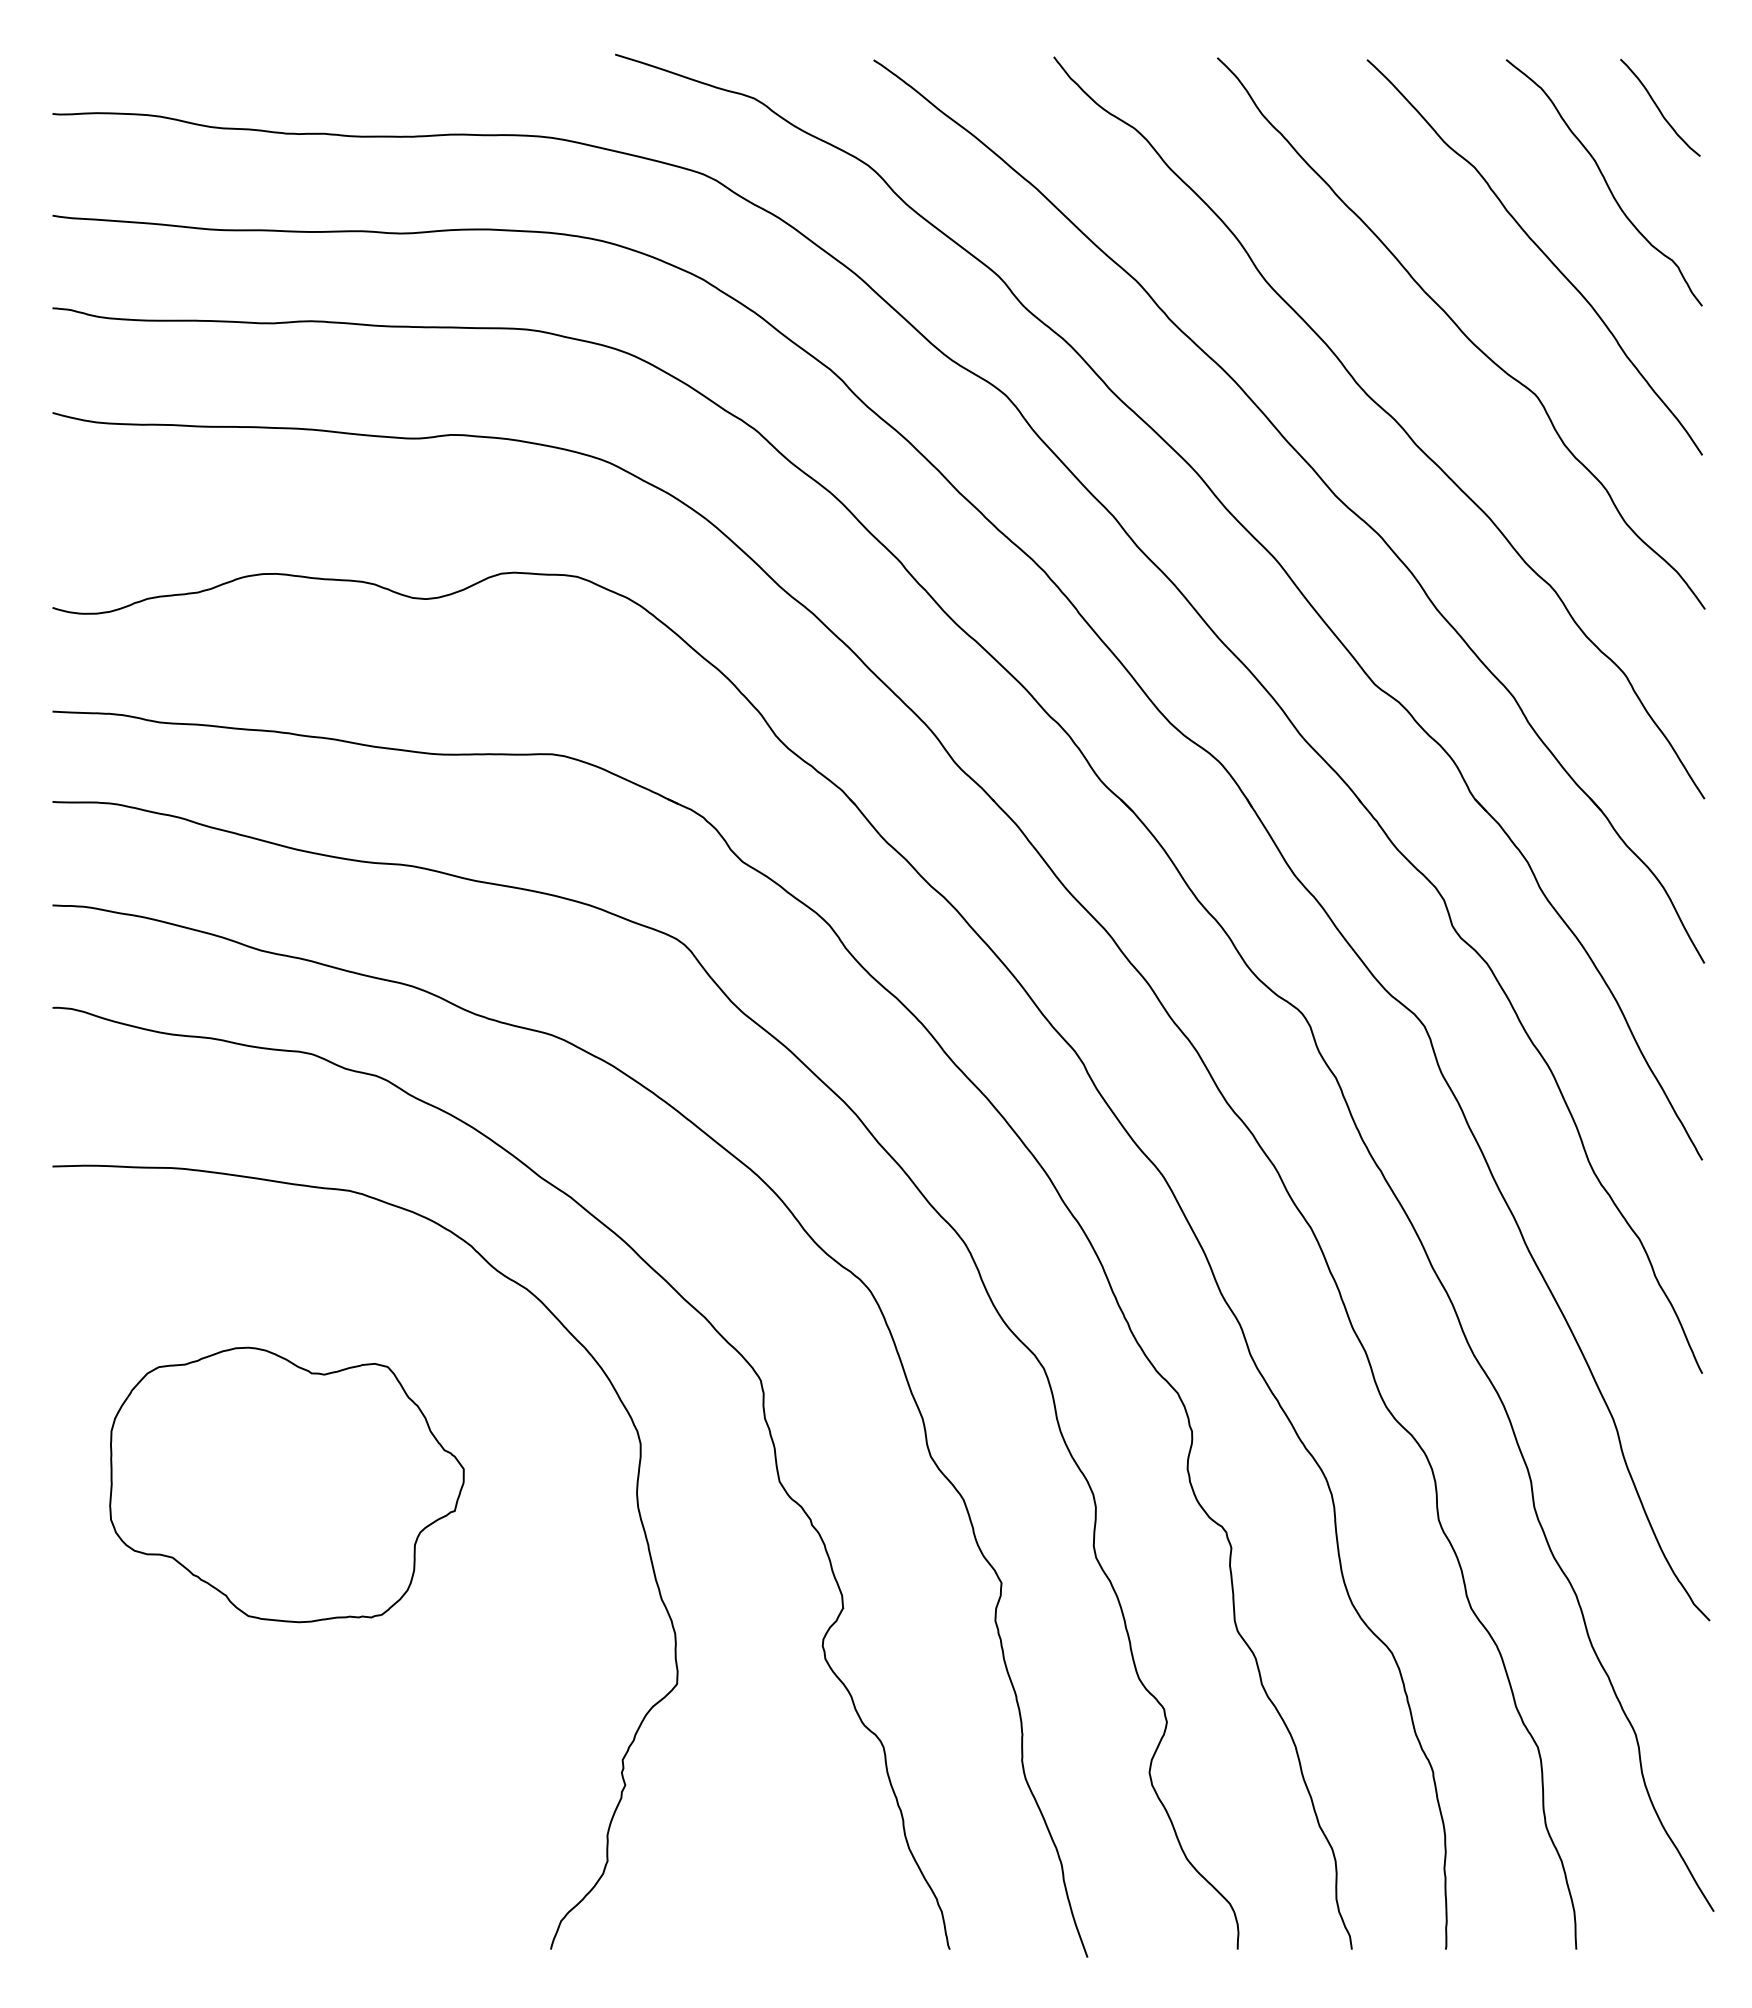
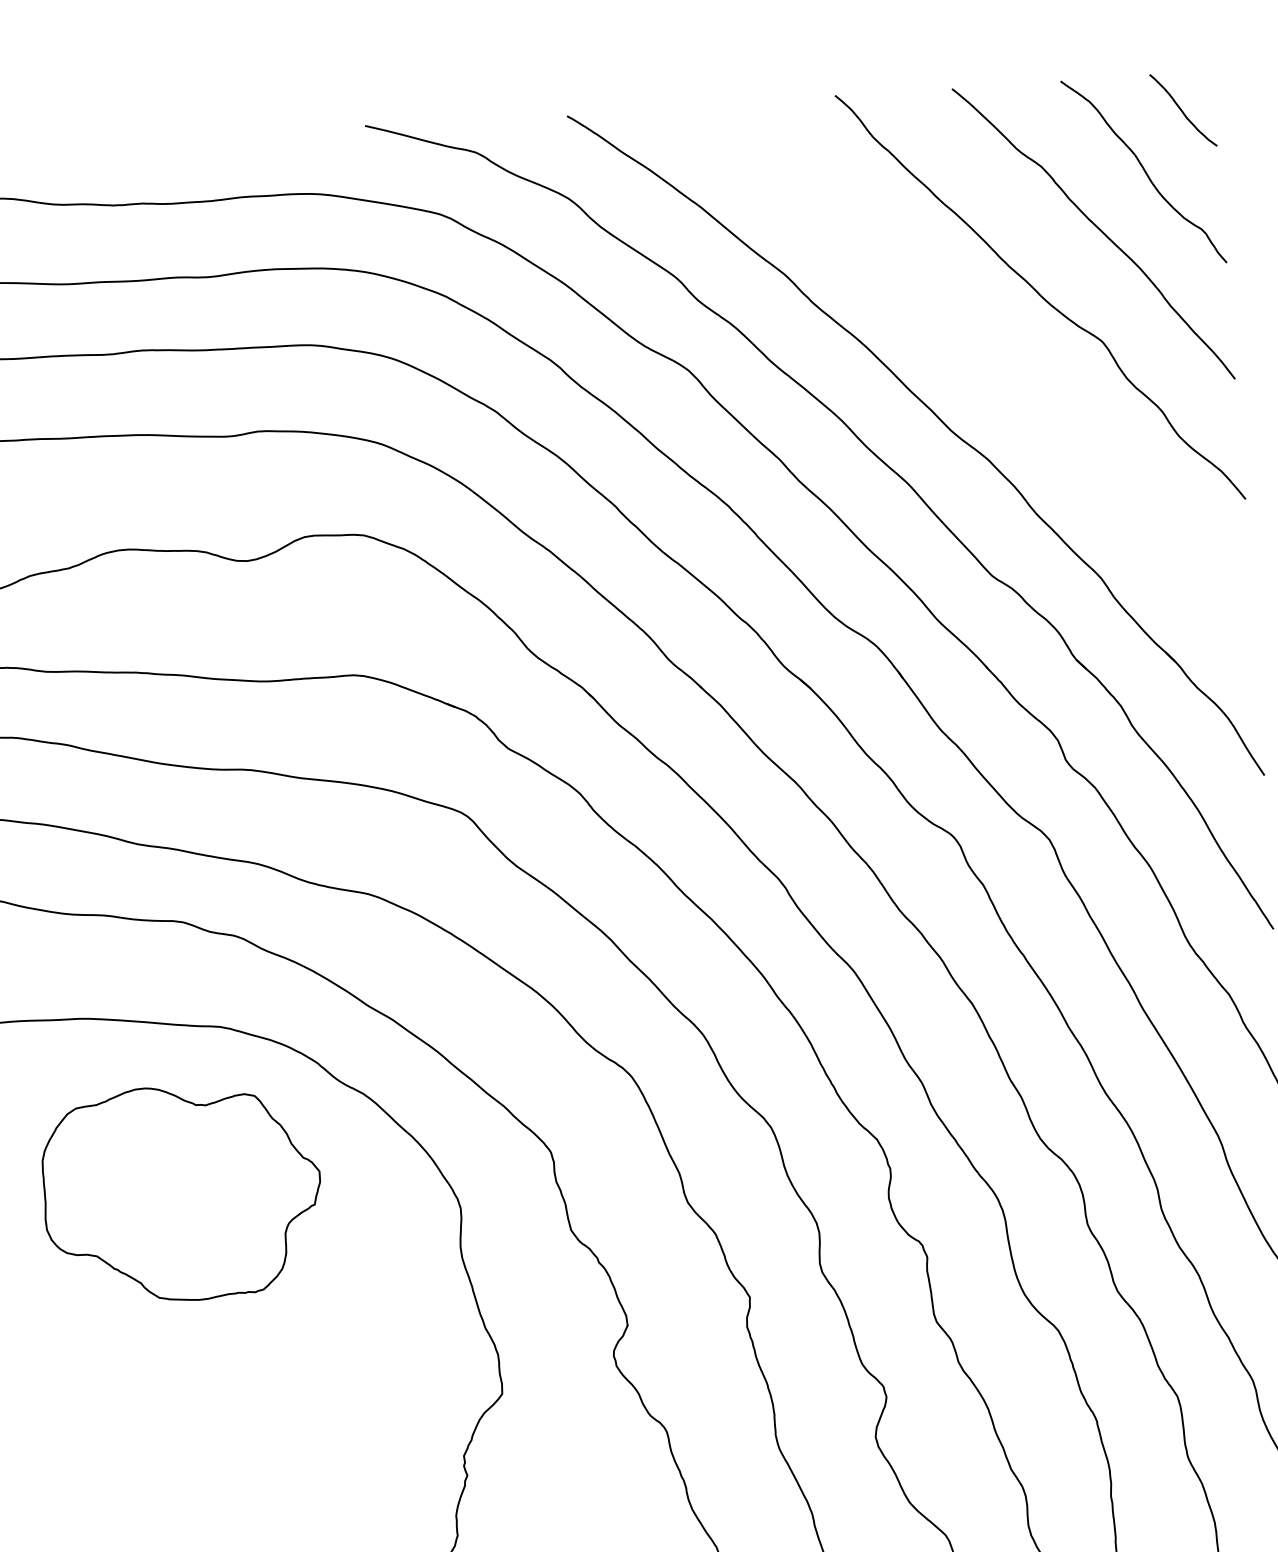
curve: (1389, 416) -> (988, 366), removed
part: (286, 1484) -> (182, 1193), moved

